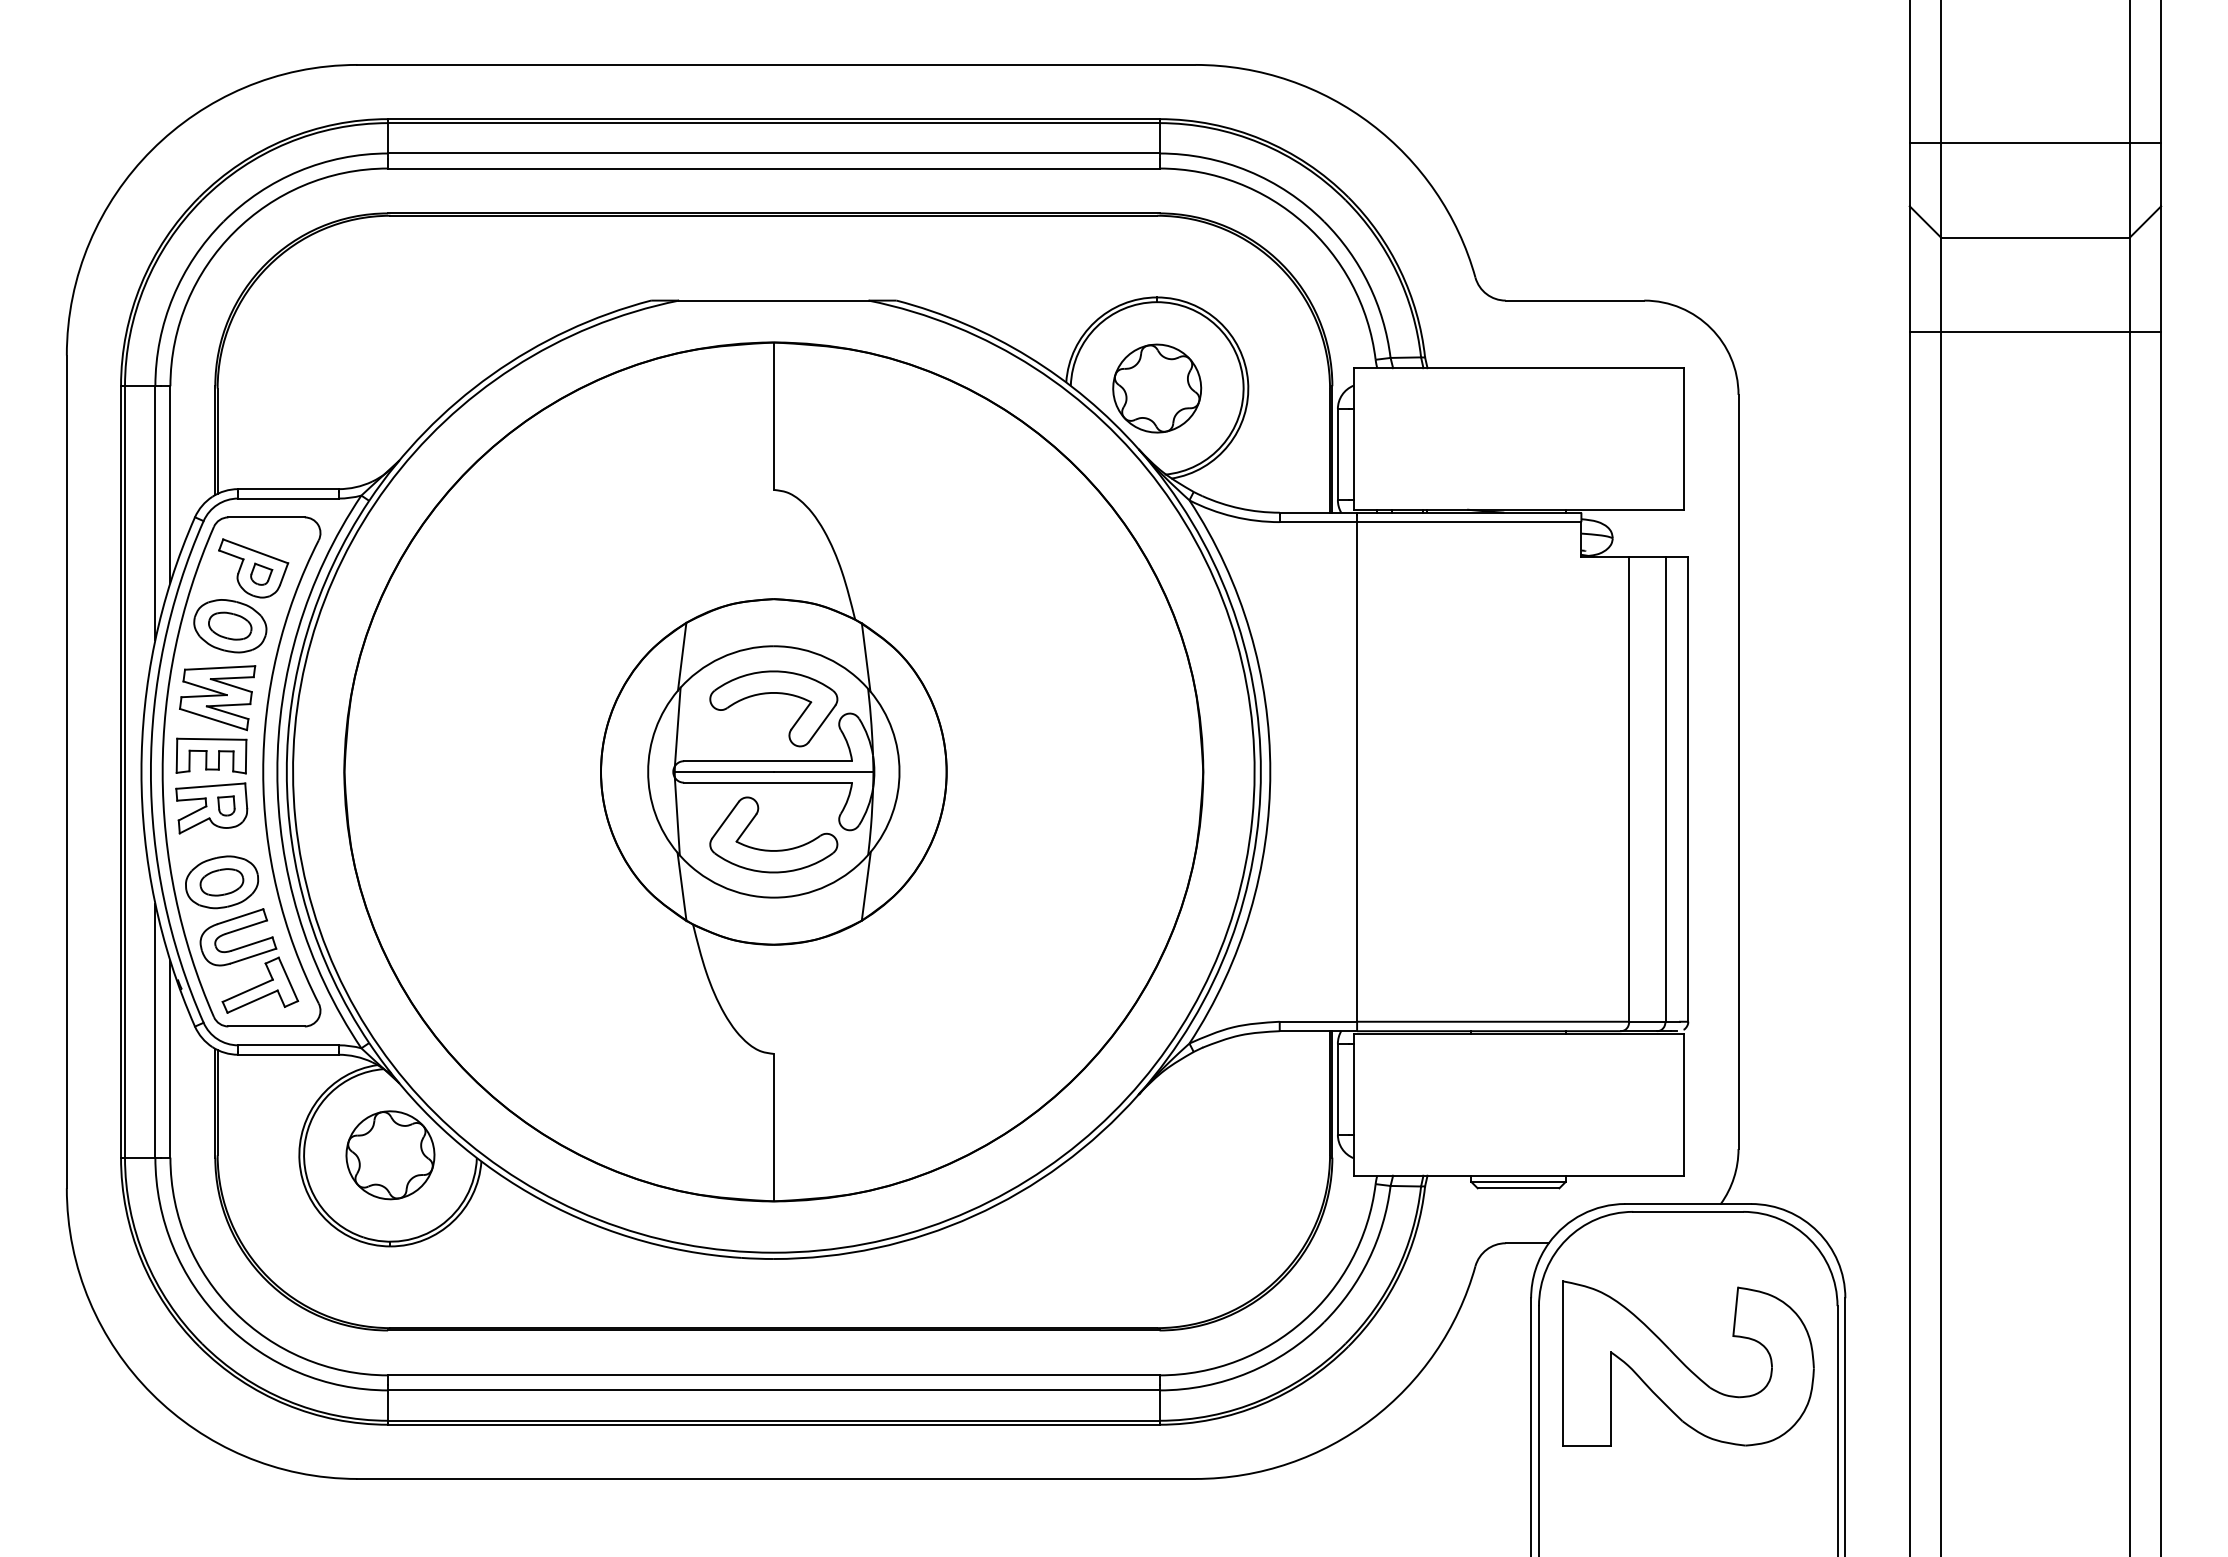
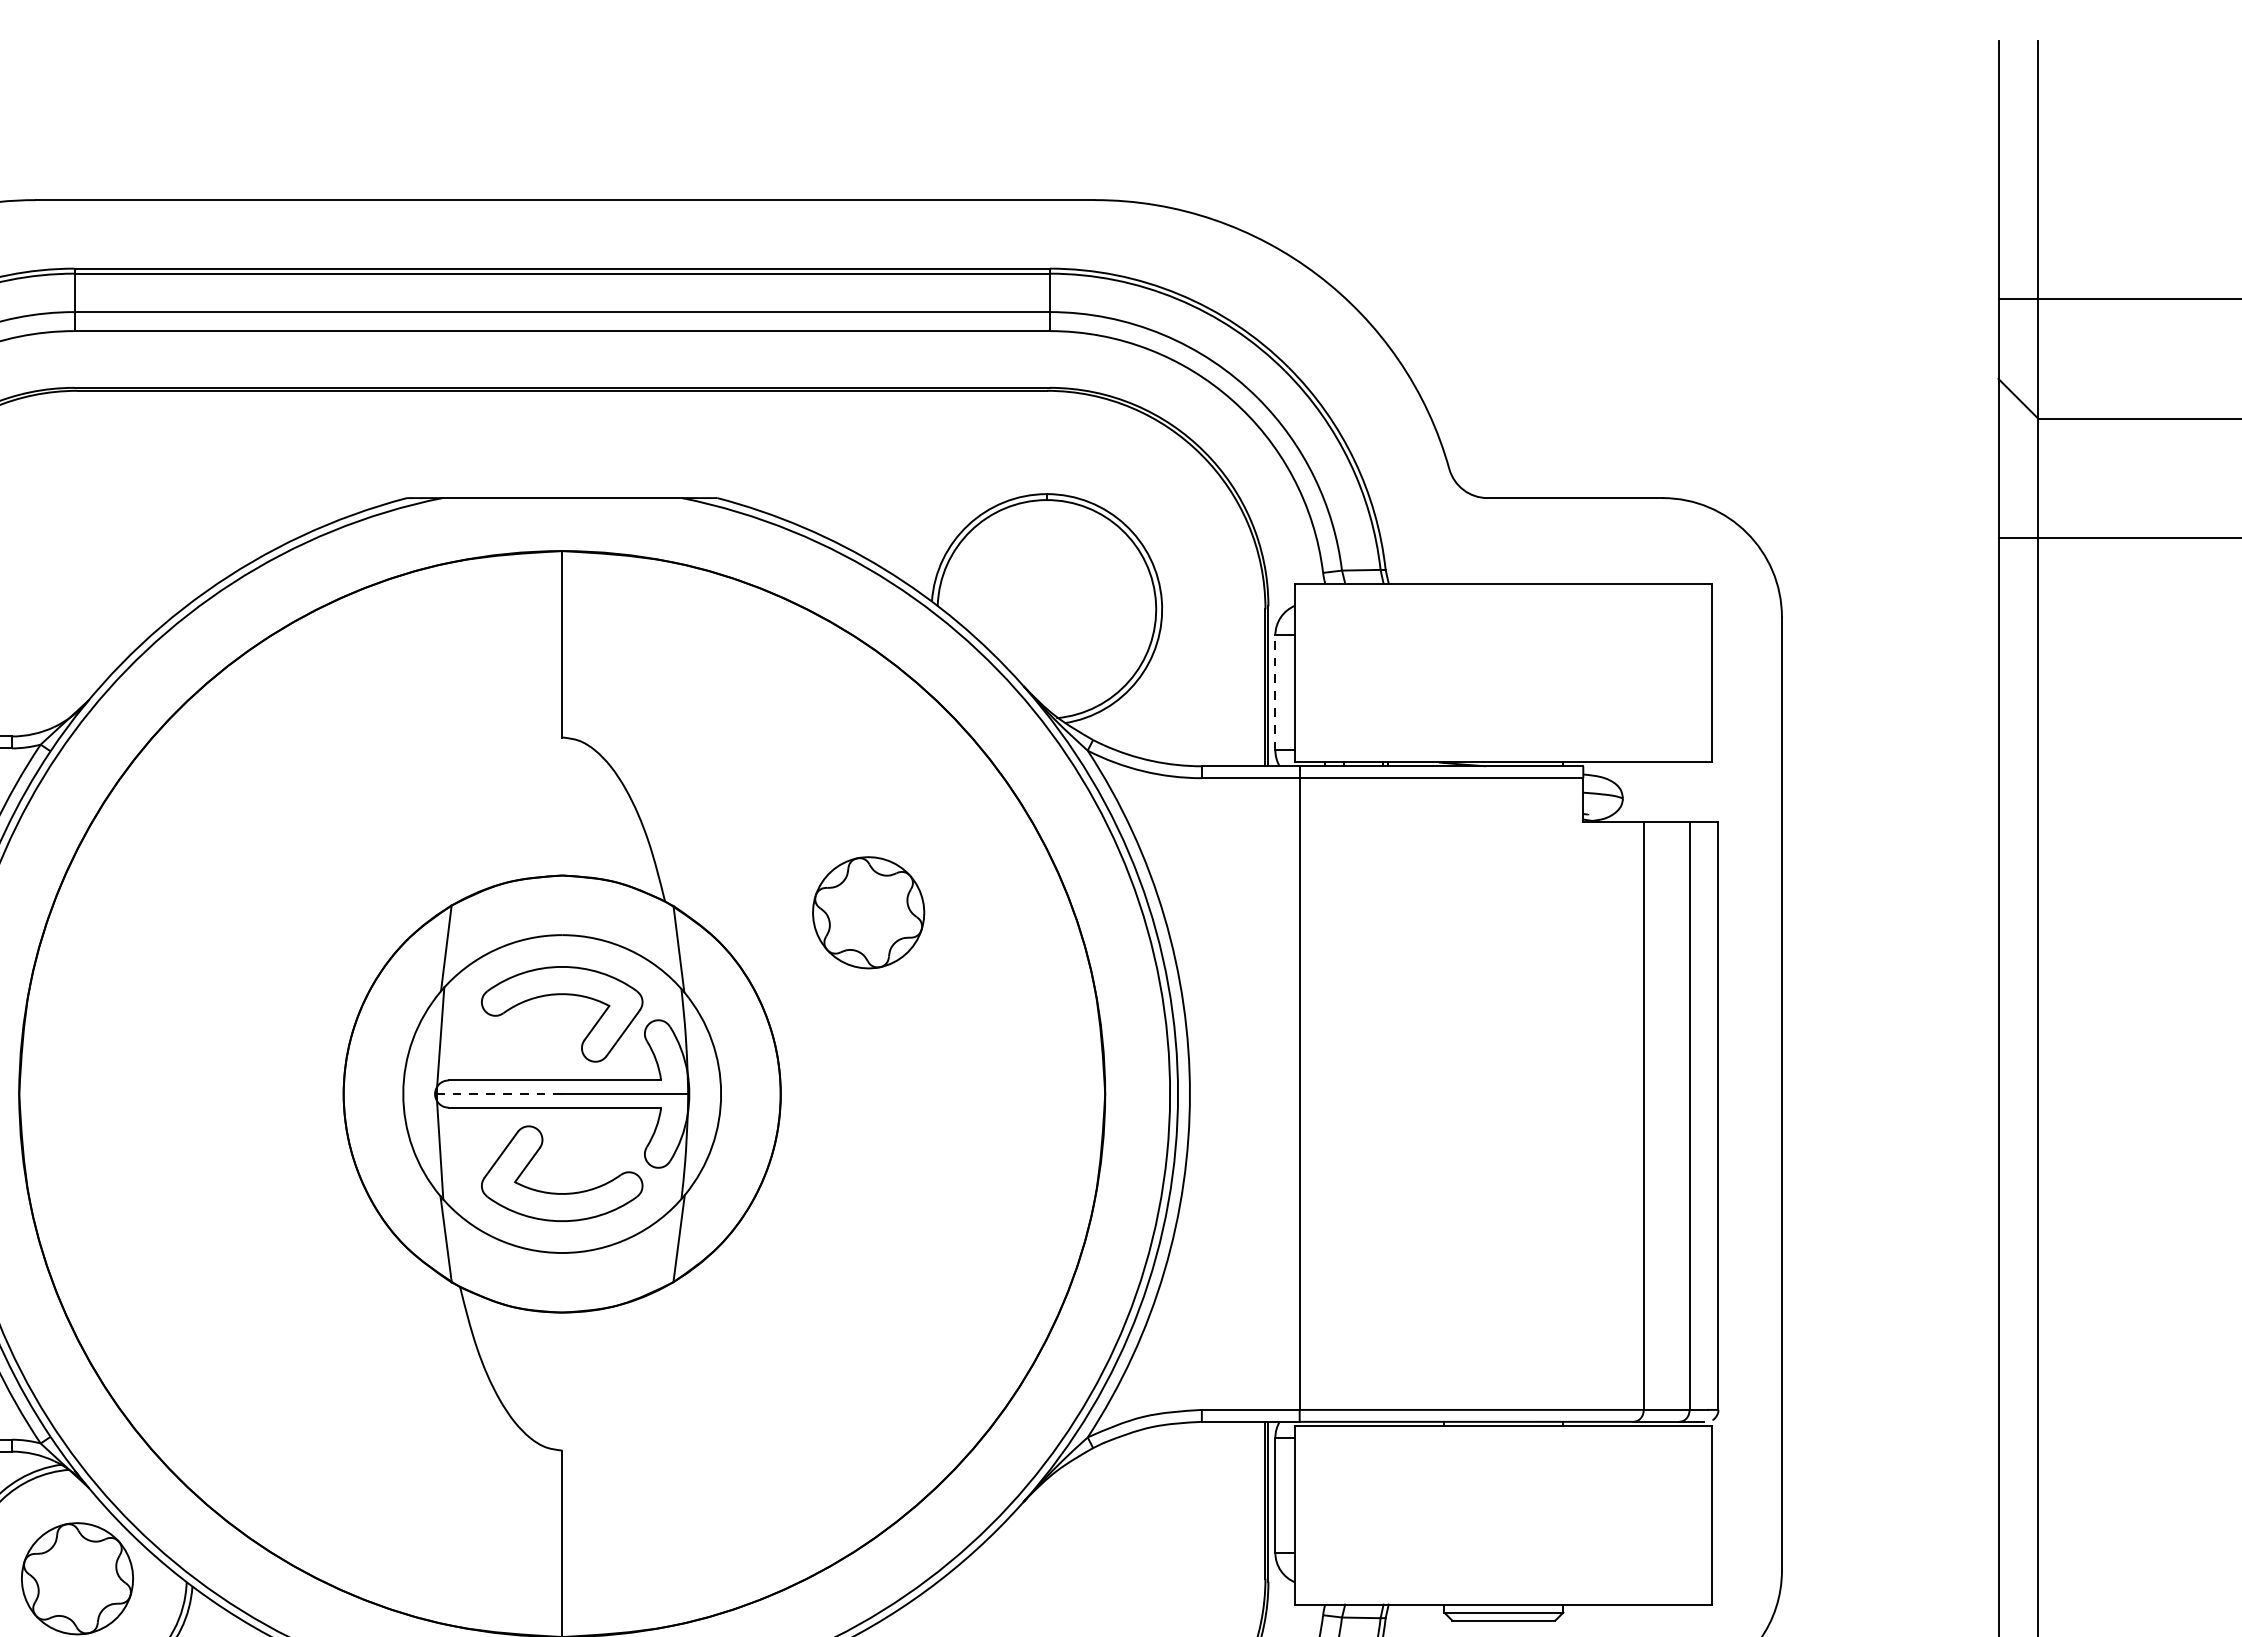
part: (1157, 388) -> (869, 912), moved
line: (1337, 454) -> (1274, 692), solid -> dashed
line: (724, 771) -> (499, 1093), solid -> dashed

